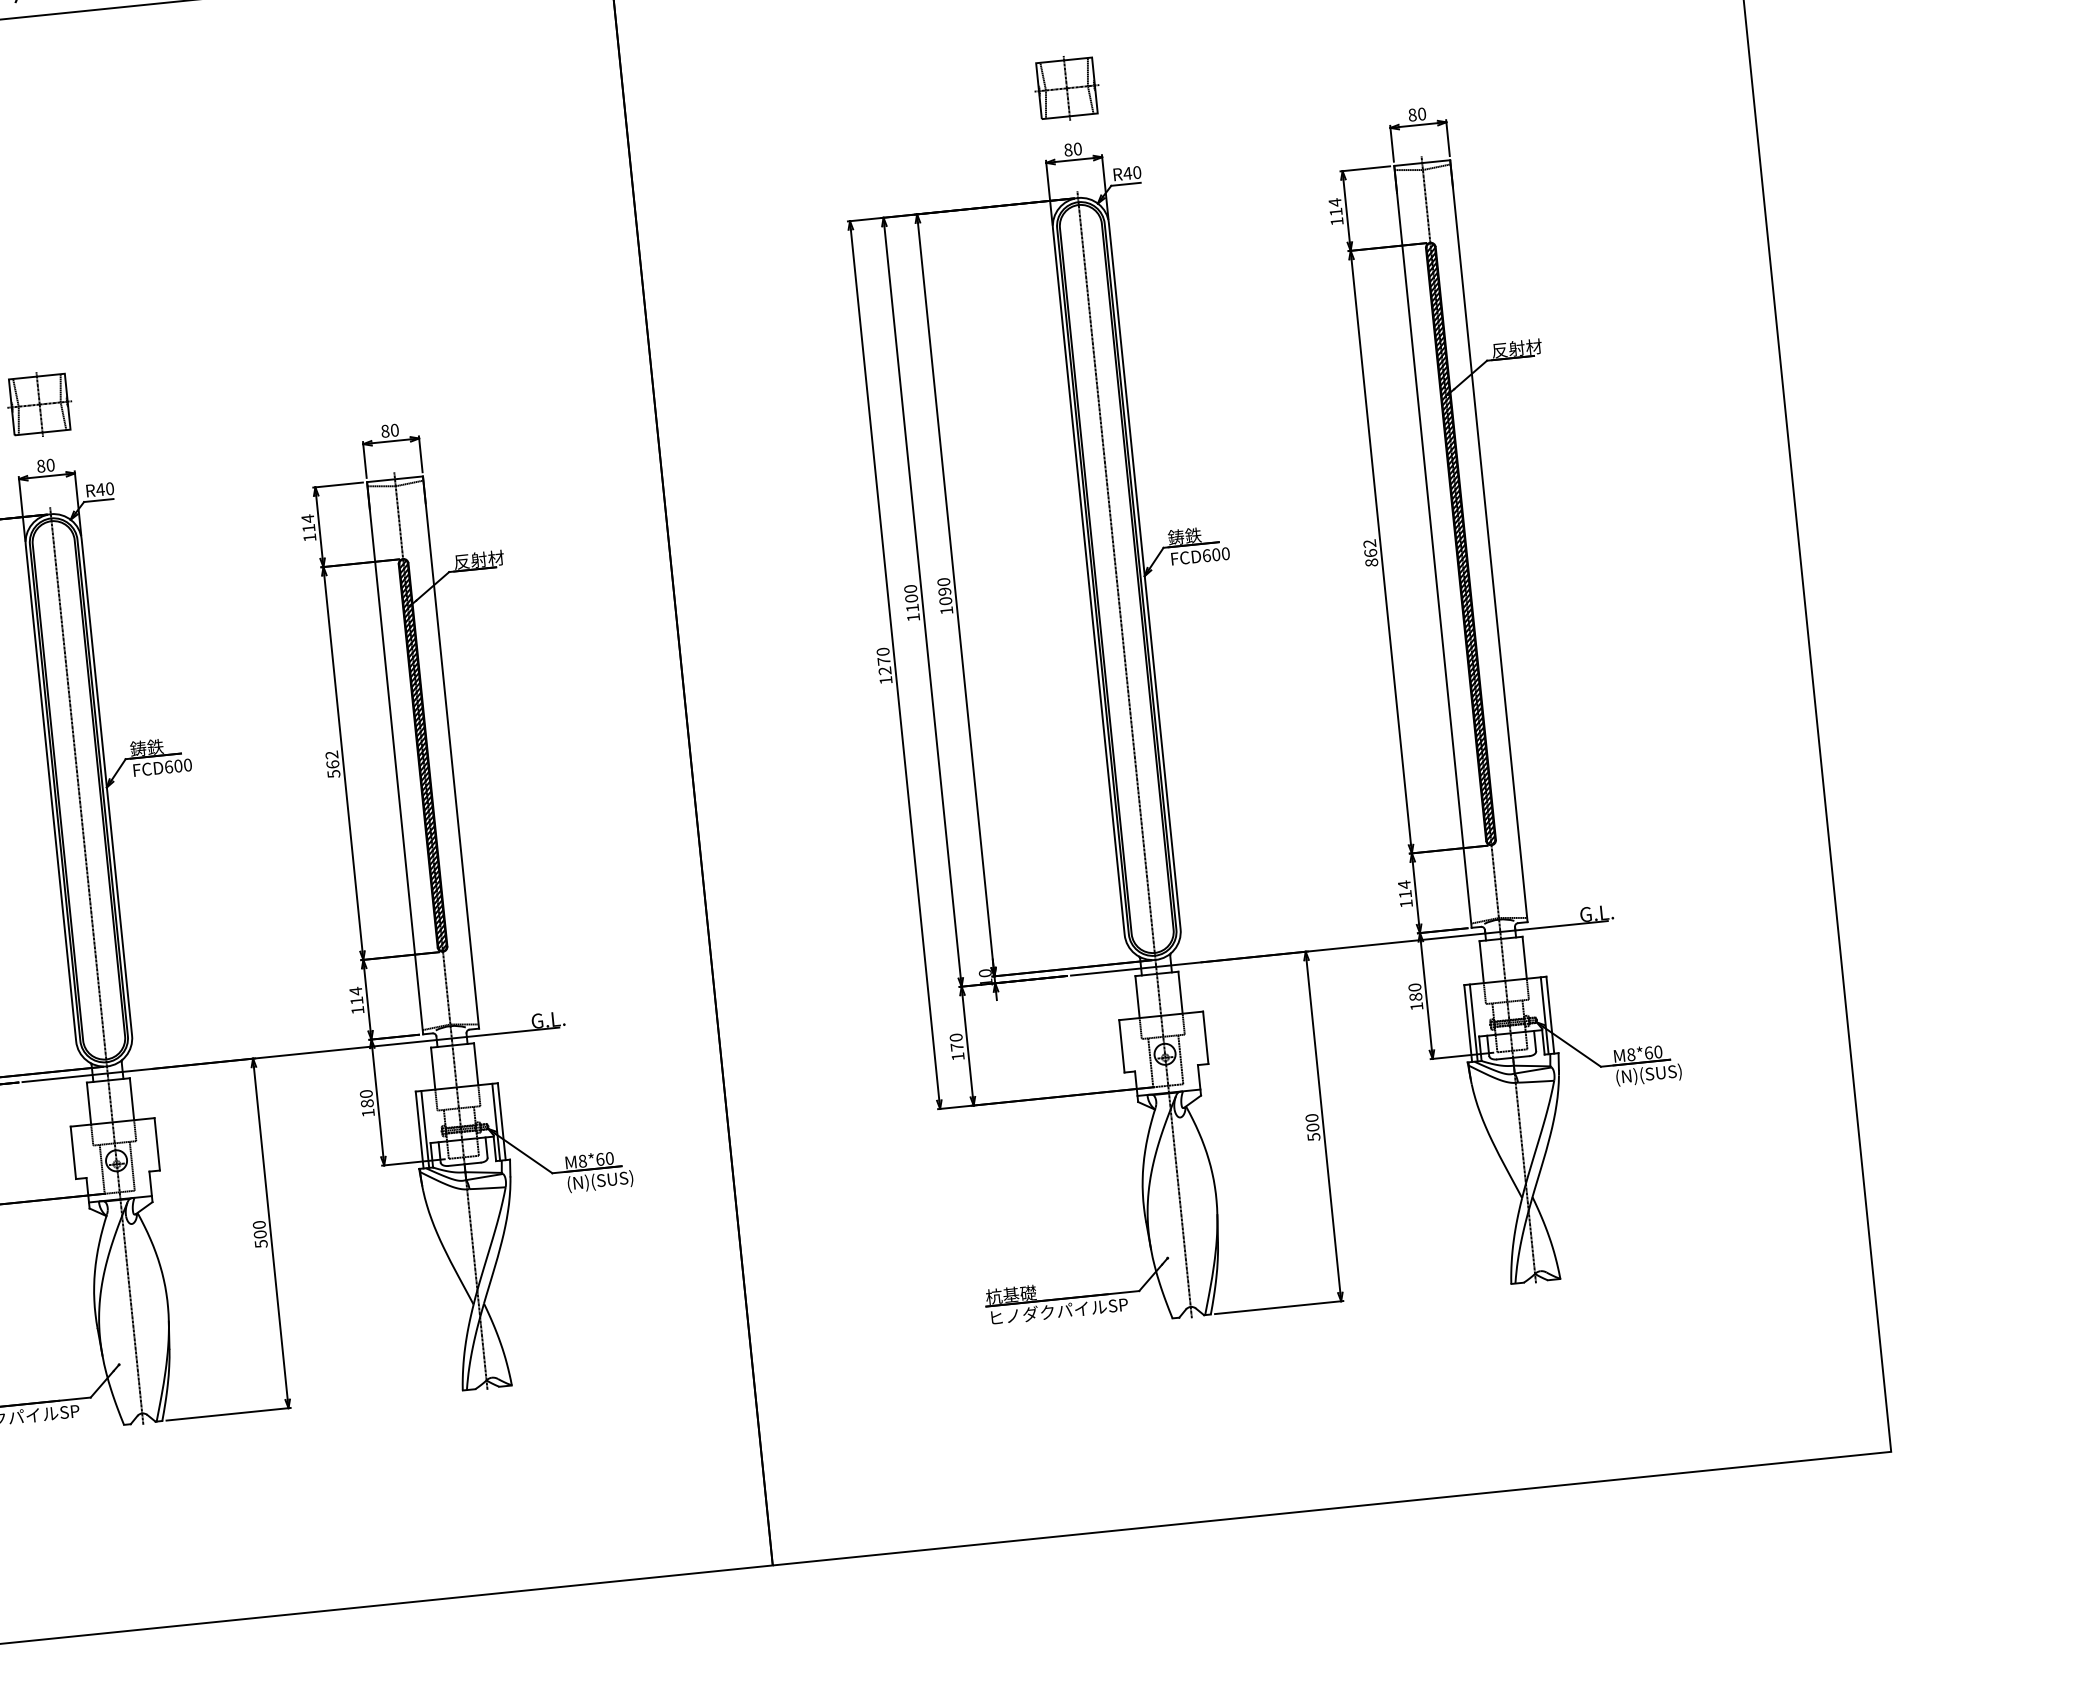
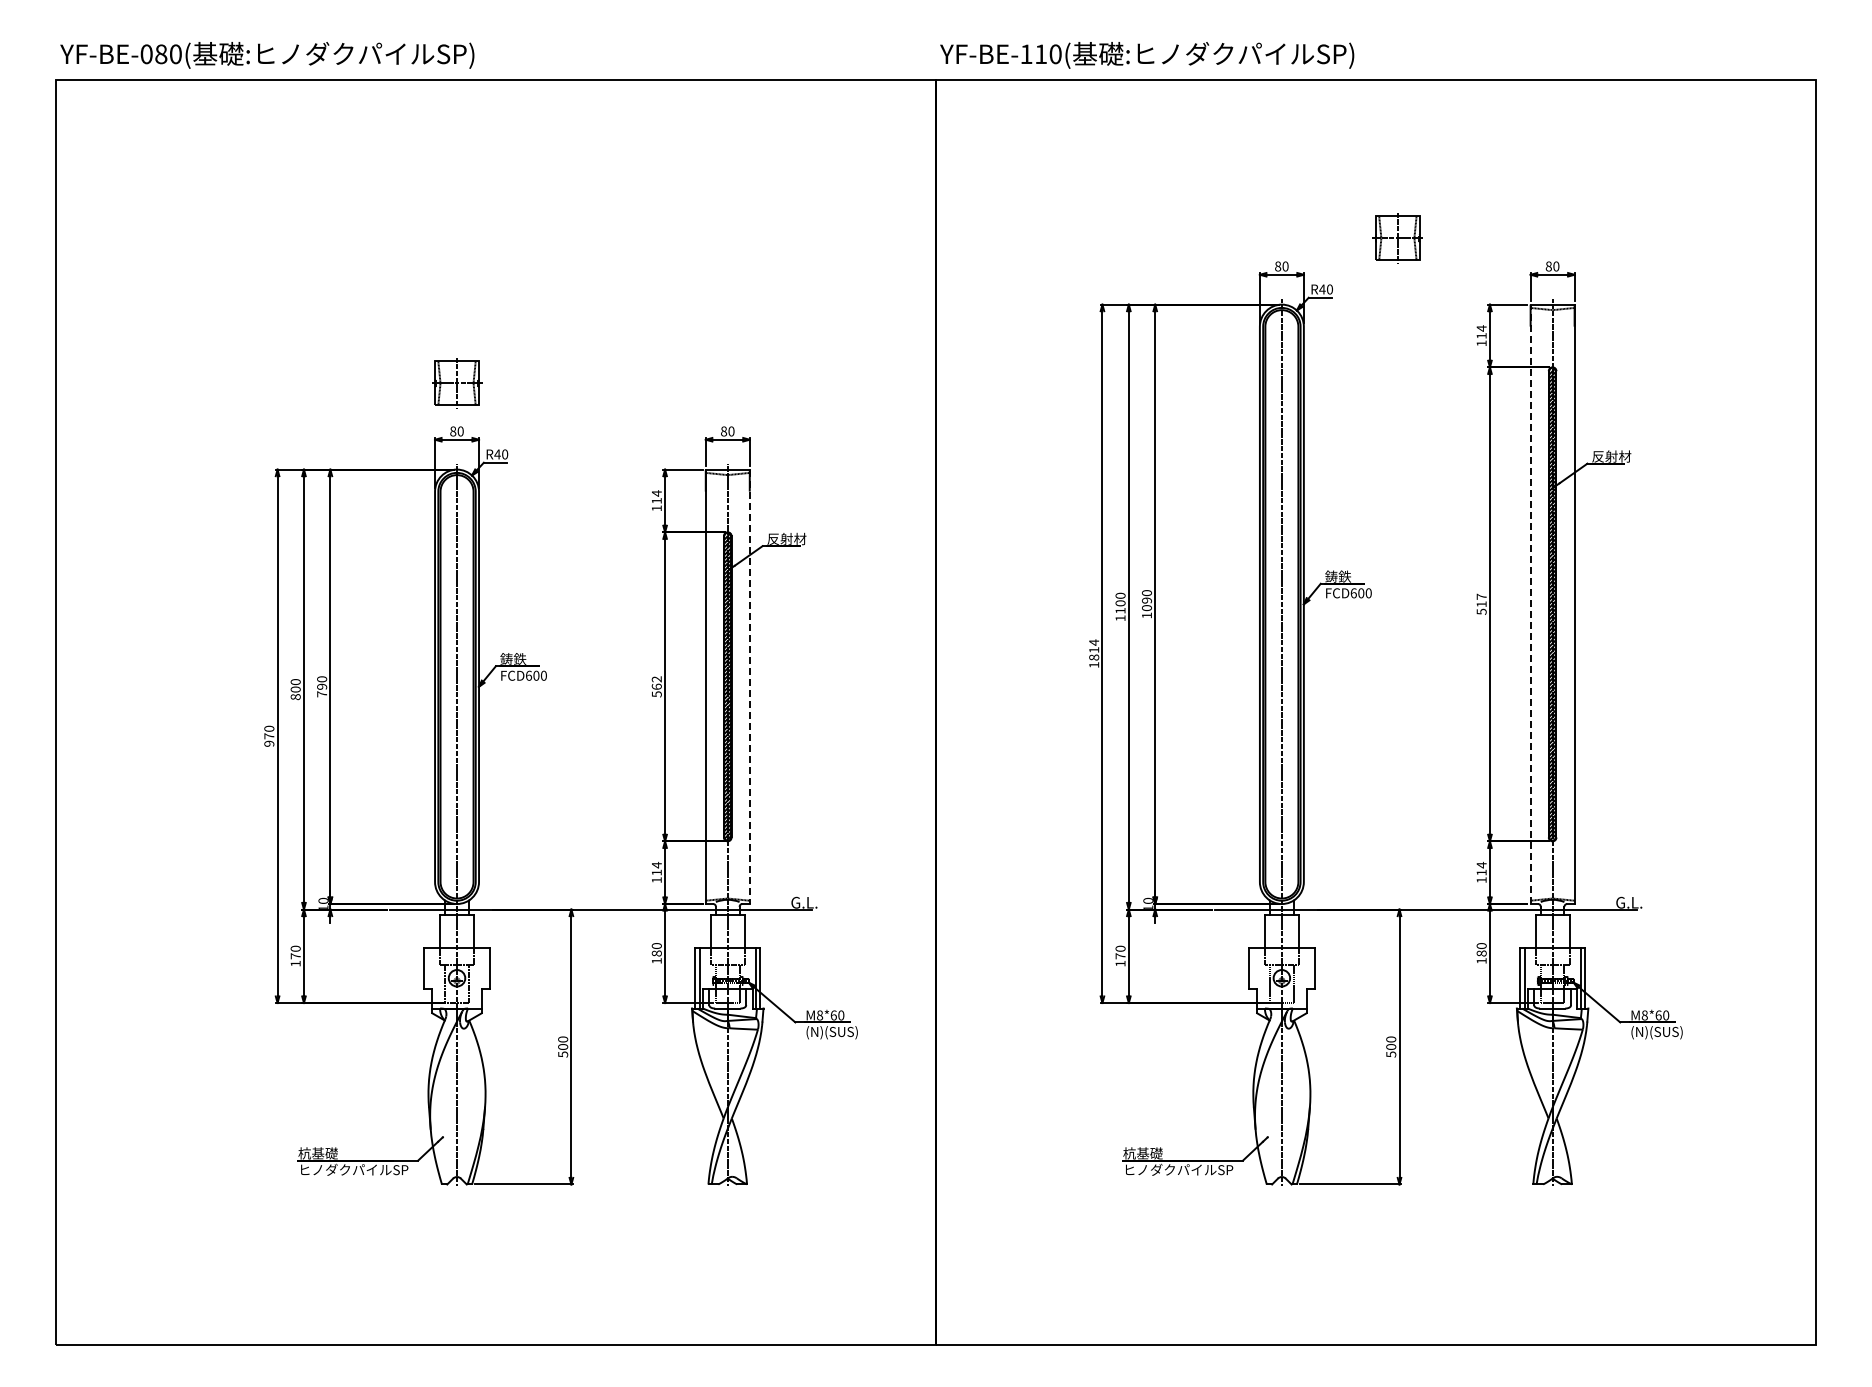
part: (1066, 88) -> (1397, 238), moved
line: (1432, 547) -> (1530, 604), solid -> dashed
text: (1370, 552) -> (1481, 603), 862 -> 517
text: (884, 660) -> (1094, 649), 1270 -> 1814
line: (450, 753) -> (749, 687), solid -> dashed

